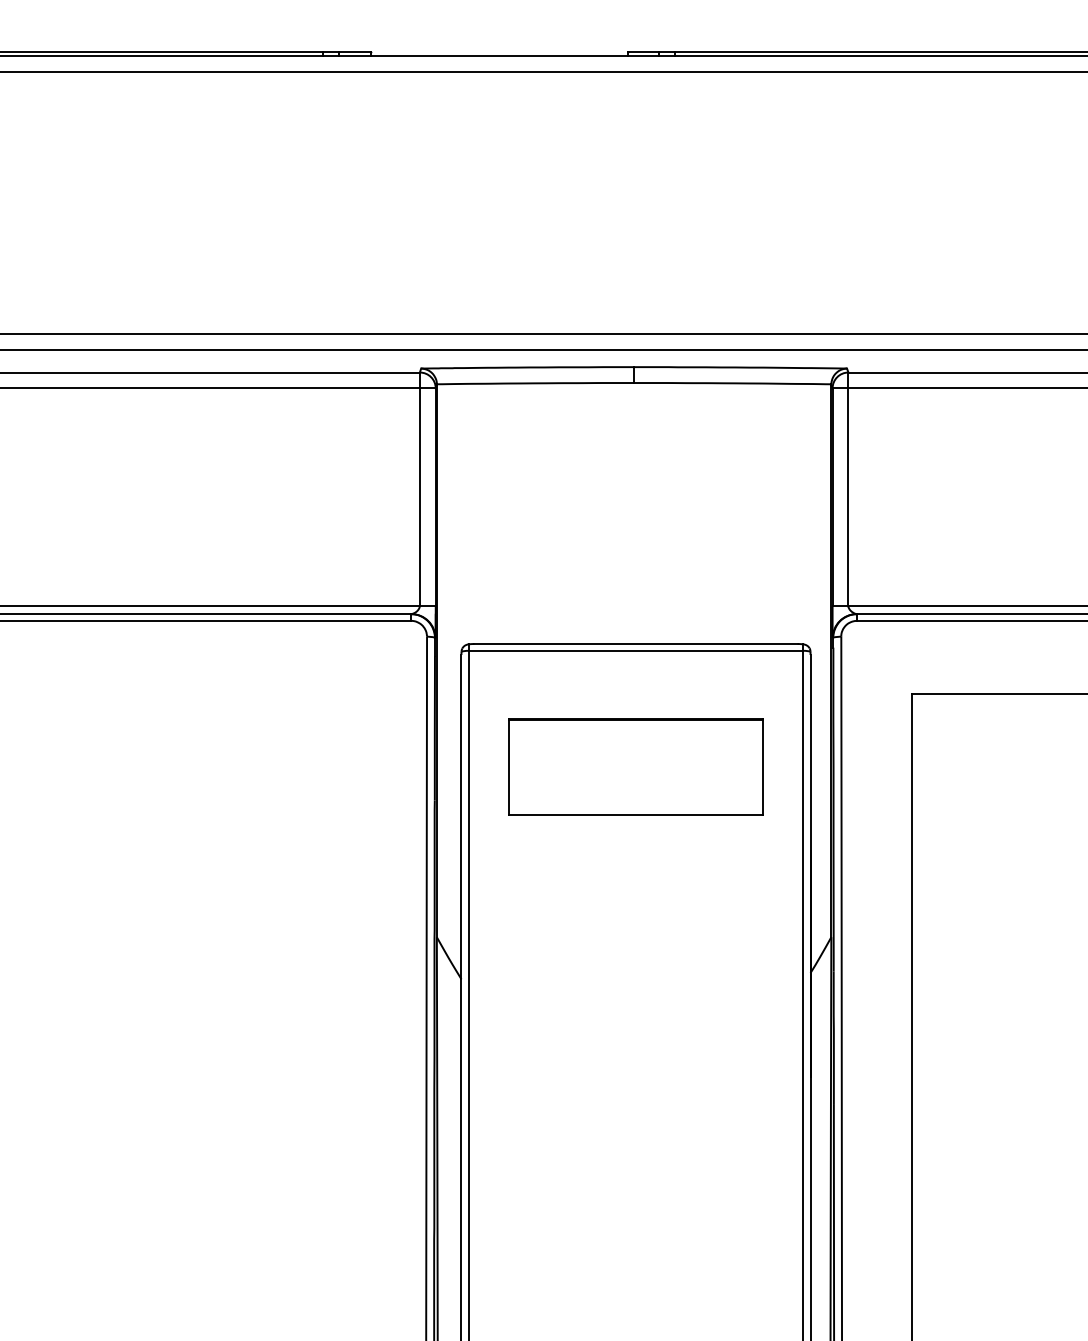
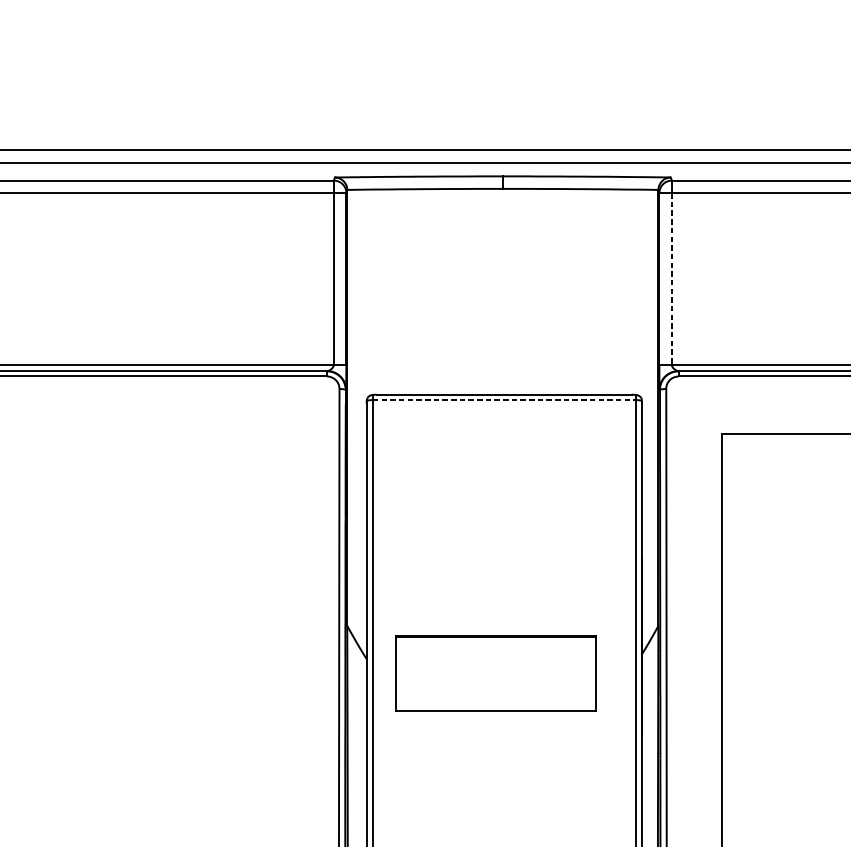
line: (848, 497) -> (671, 279), solid -> dashed
line: (636, 650) -> (504, 399), solid -> dashed
part: (635, 766) -> (495, 673), moved

